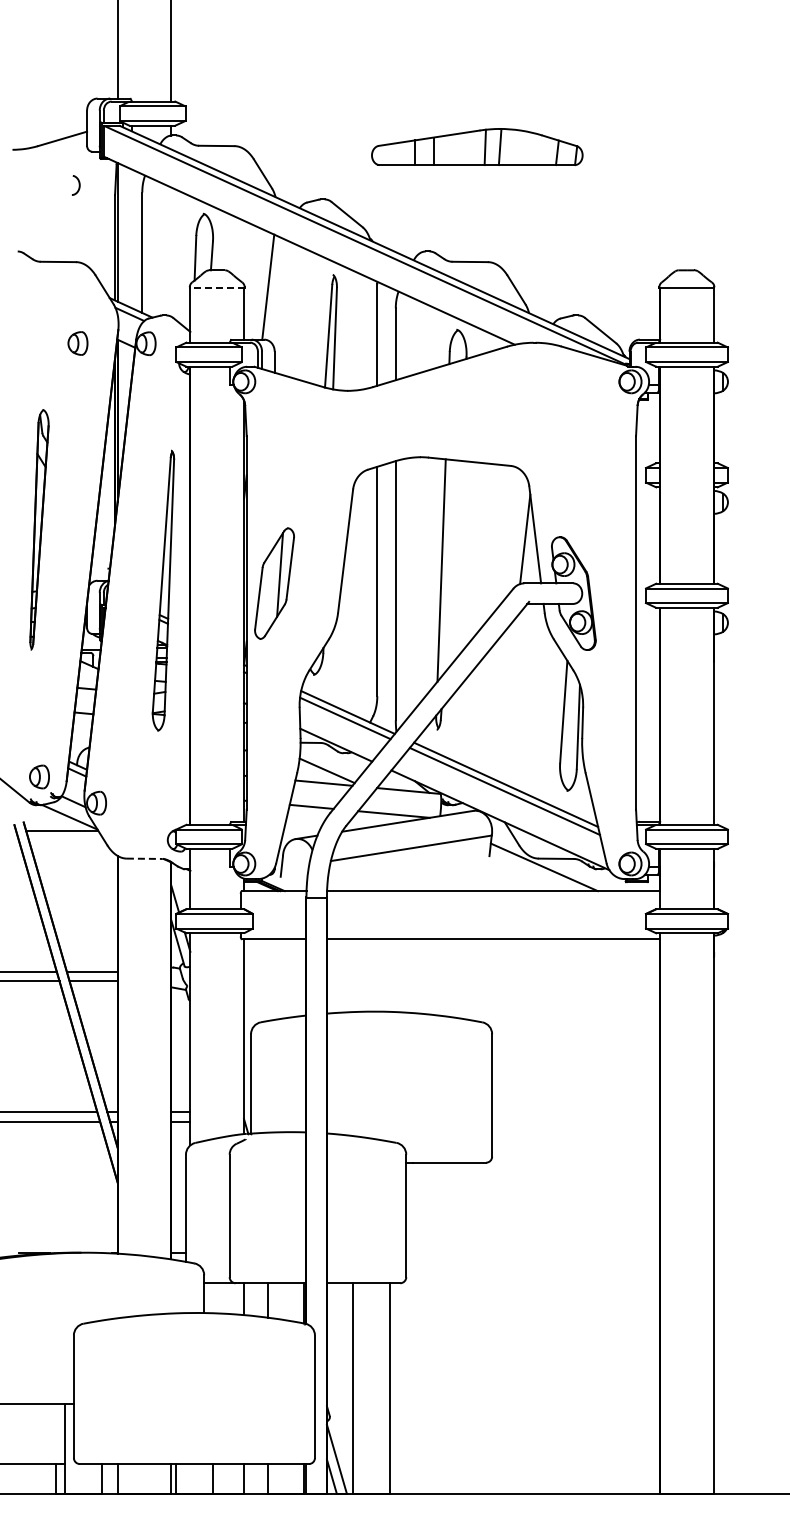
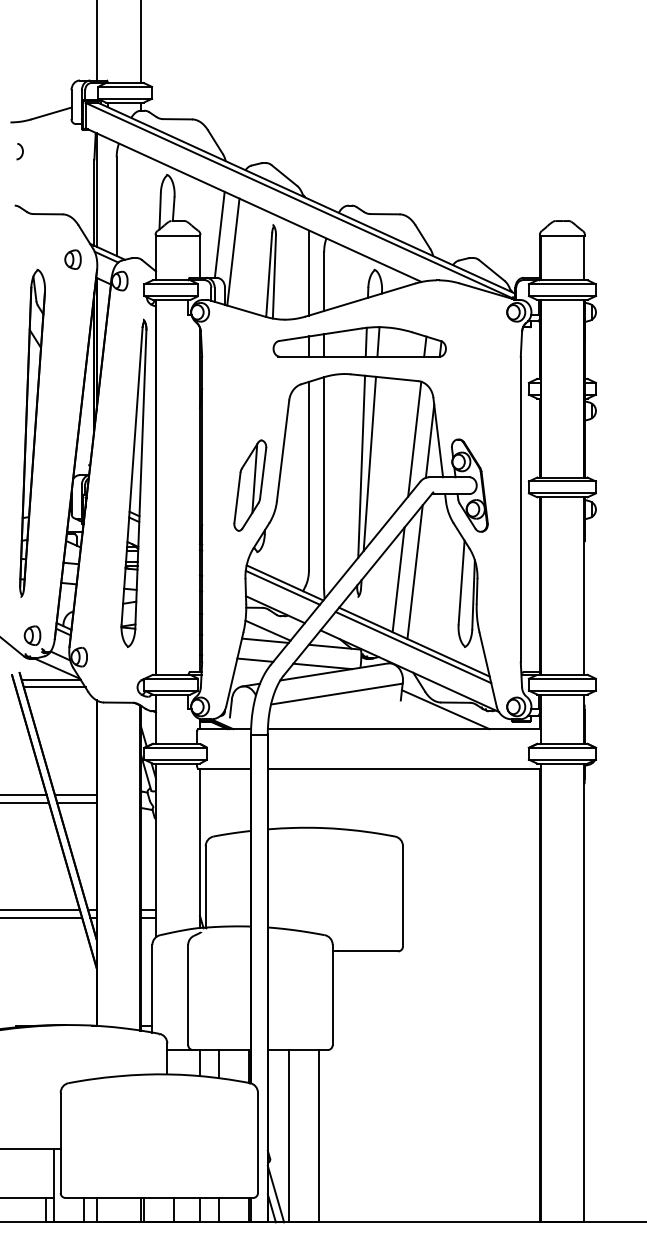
part: (477, 147) -> (359, 342), moved
curve: (78, 185) -> (21, 151), moved
line: (216, 288) -> (177, 235), dashed -> solid
line: (284, 307) -> (233, 251), added
part: (77, 343) -> (72, 259), moved
part: (39, 529) -> (32, 433), size x1.67
line: (506, 536) -> (414, 438), added
line: (451, 566) -> (369, 463), added
part: (274, 583) -> (250, 485), moved
part: (163, 590) -> (134, 483), size x1.43
line: (506, 698) -> (414, 571), added
line: (486, 708) -> (398, 579), added
line: (66, 840) -> (54, 687), added
line: (144, 858) -> (118, 702), dashed -> solid

